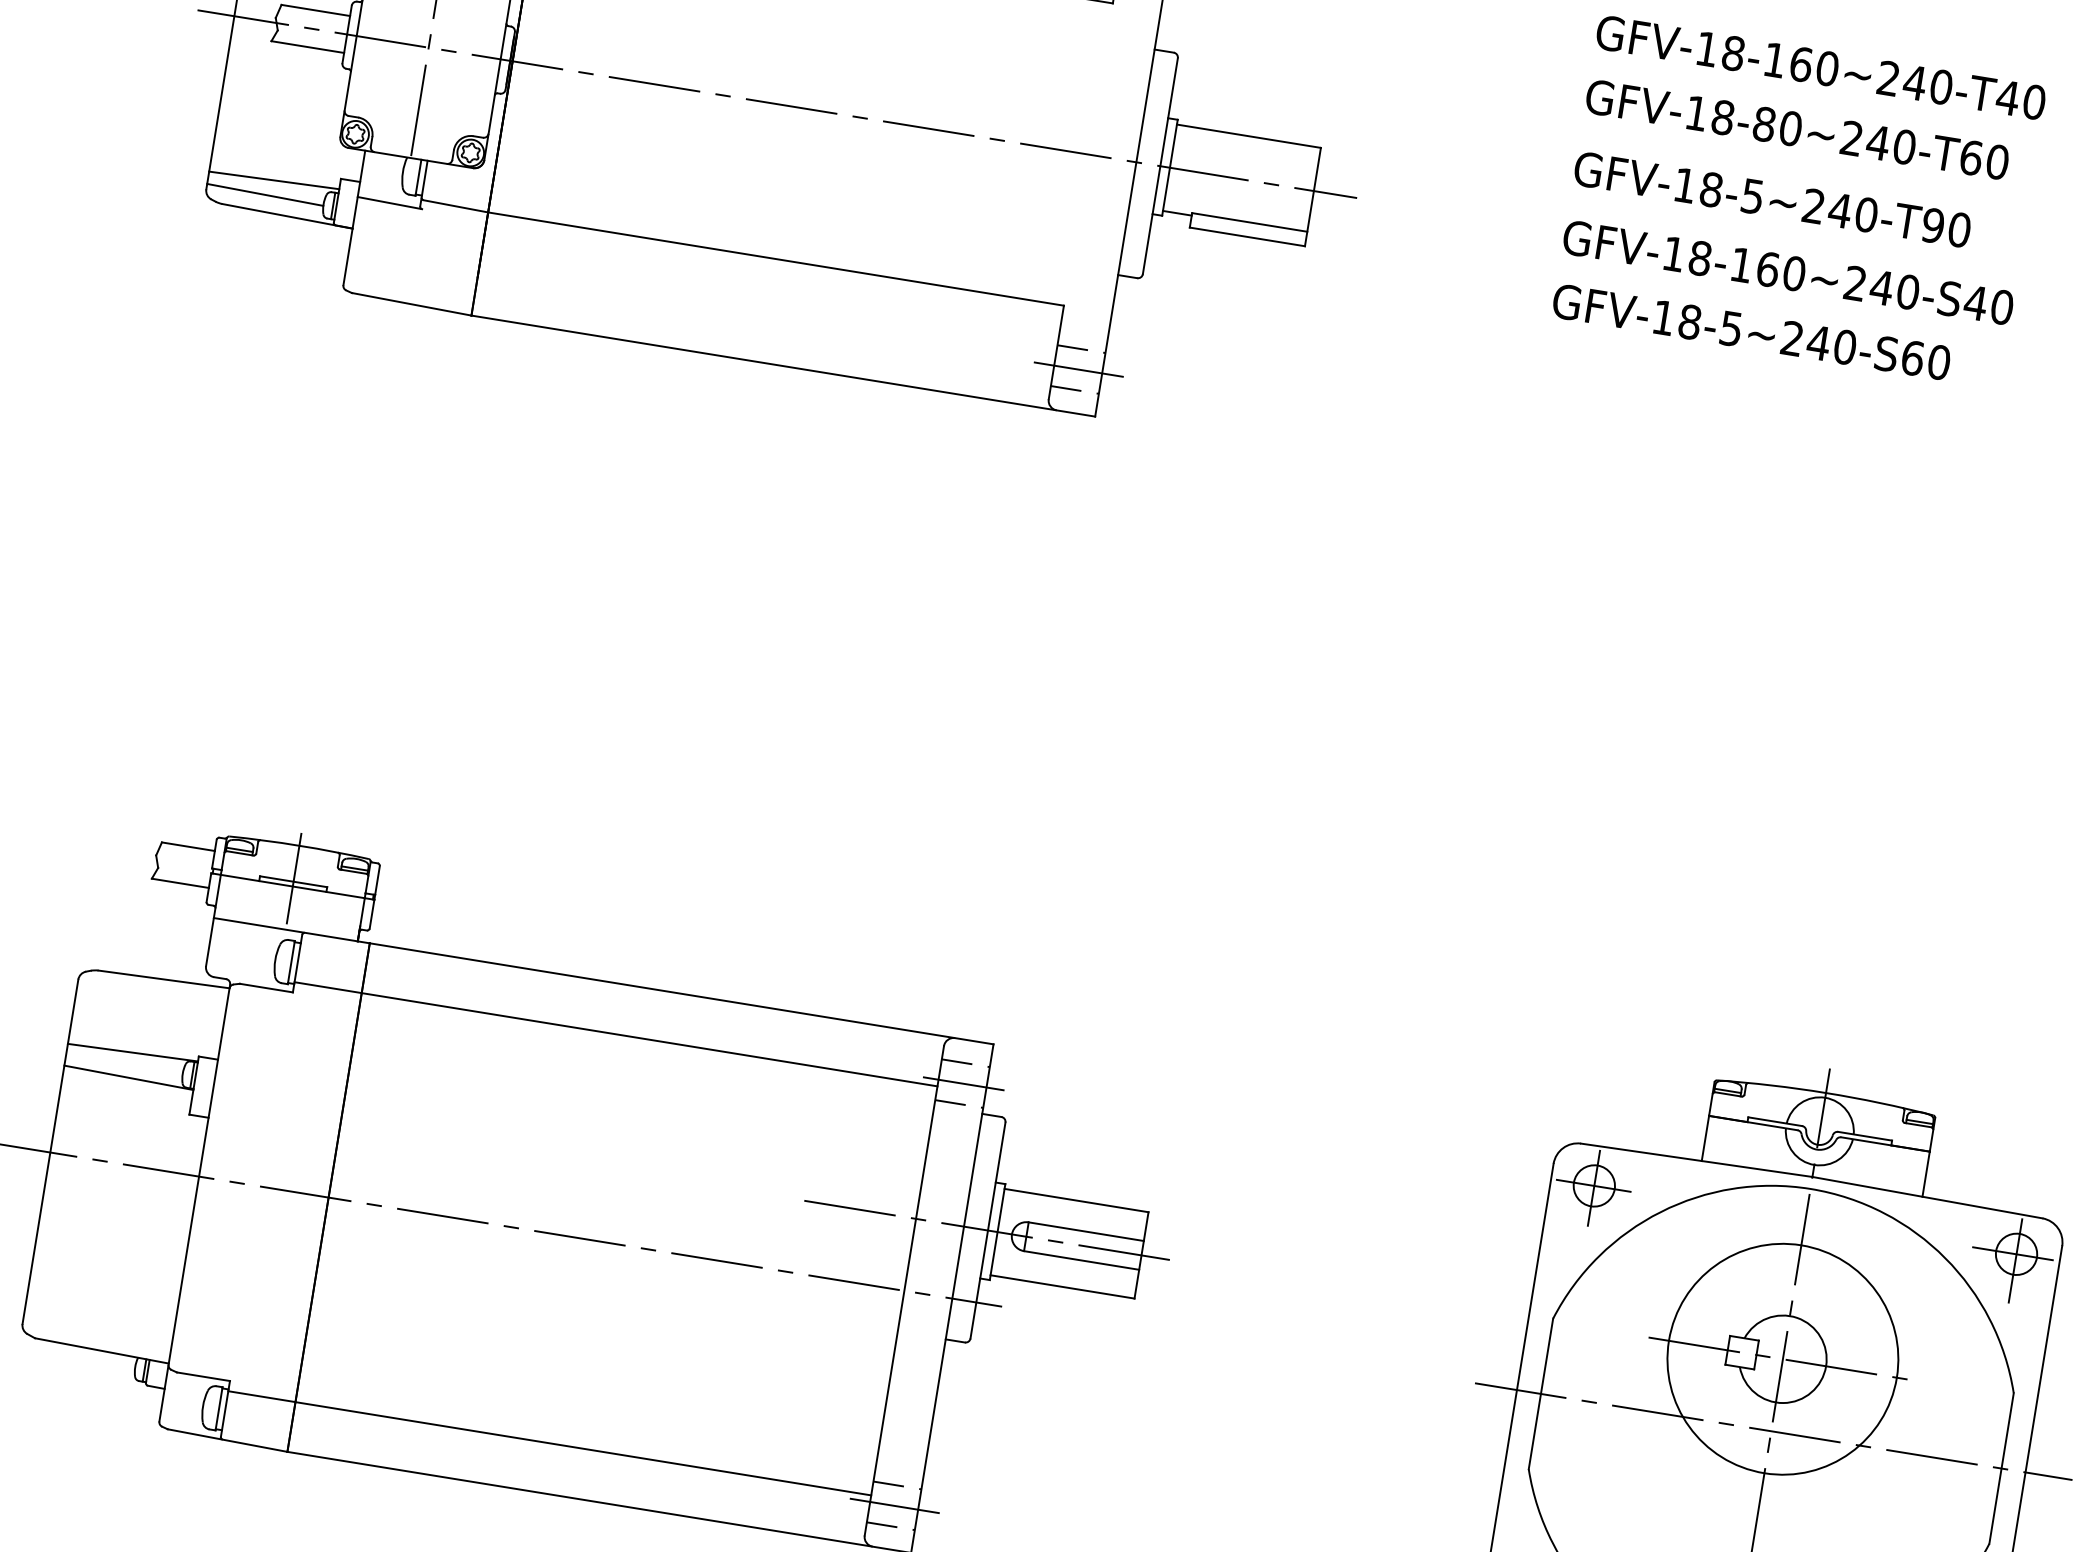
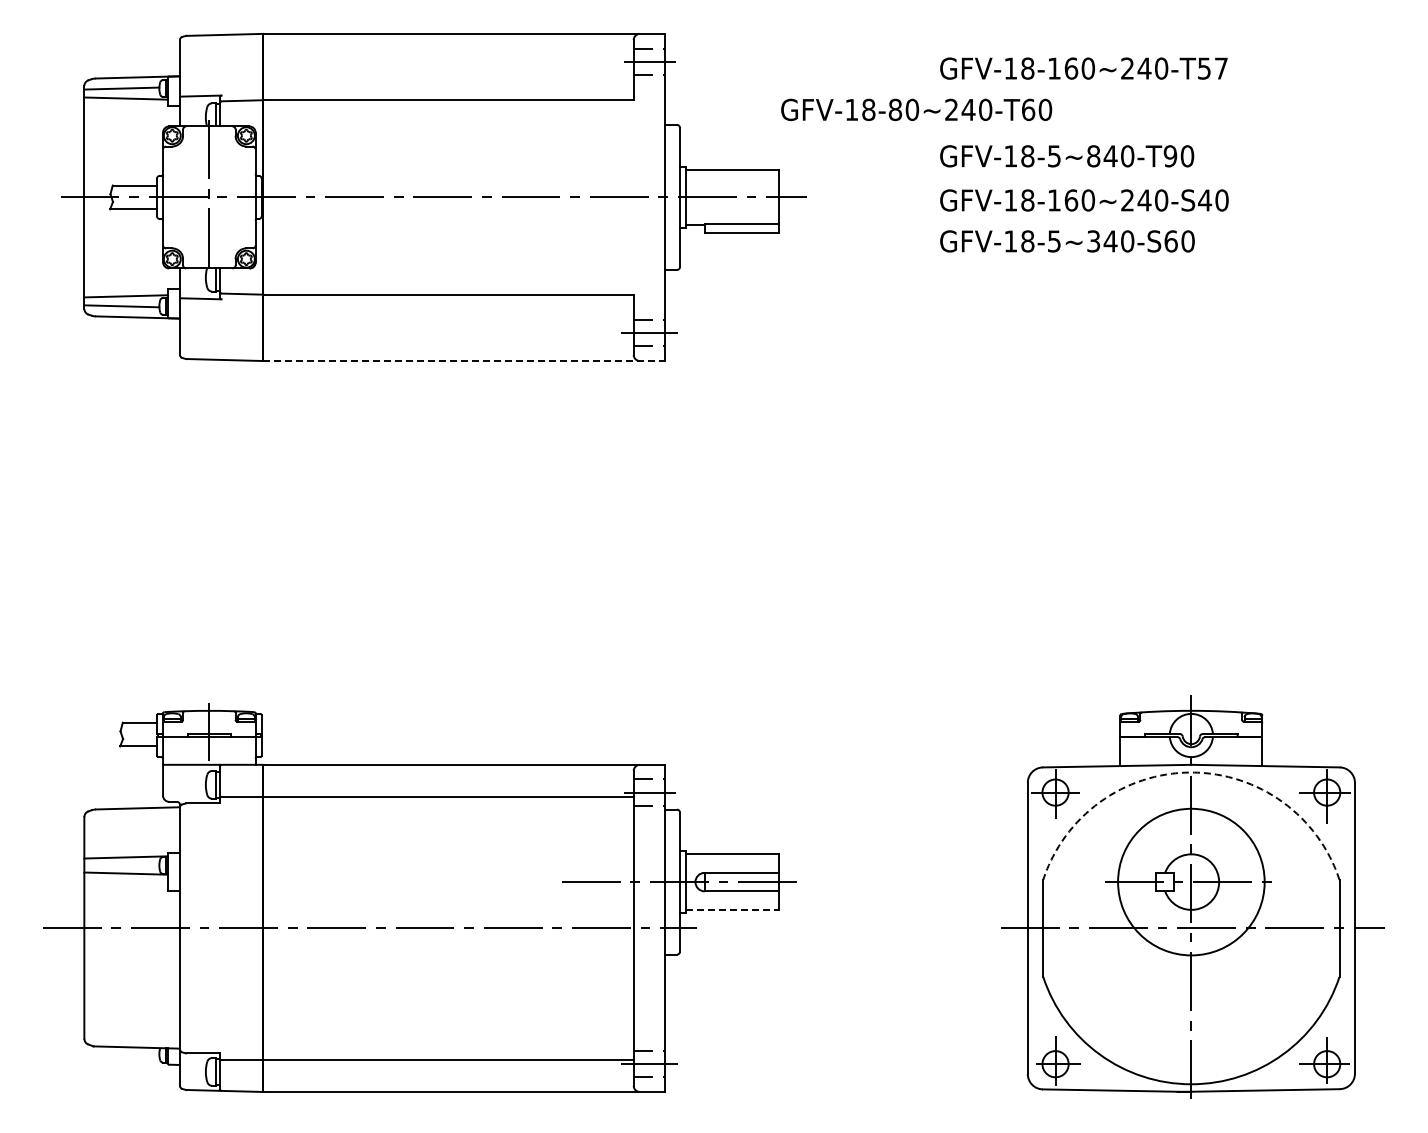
text: (2020, 99) -> (1212, 68), GFV-18-160~240-T40 -> GFV-18-160~240-T57
text: (1797, 129) -> (916, 109), moved
text: (1813, 206) -> (1093, 156), GFV-18-5~240-T90 -> GFV-18-5~840-T90
text: (1792, 338) -> (1093, 241), GFV-18-5~240-S60 -> GFV-18-5~340-S60
line: (782, 366) -> (463, 361), solid -> dashed
arc: (1810, 1188) -> (1191, 772), solid -> dashed
line: (1062, 1286) -> (732, 909), solid -> dashed

